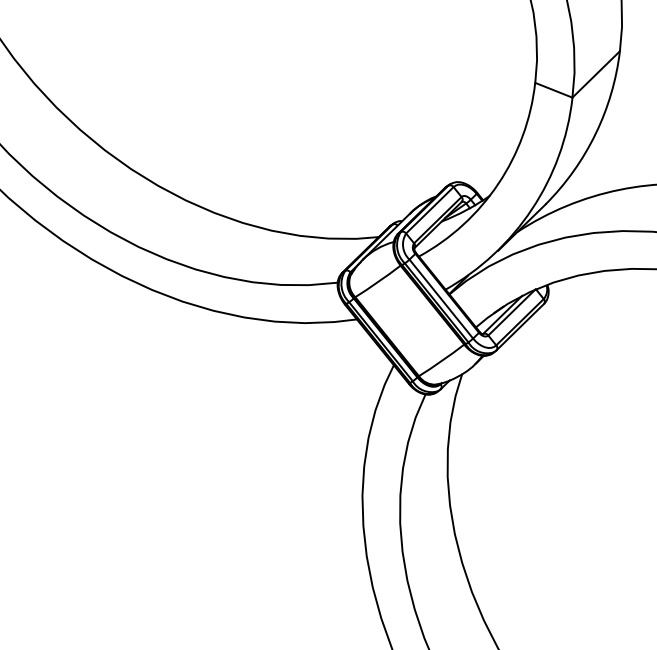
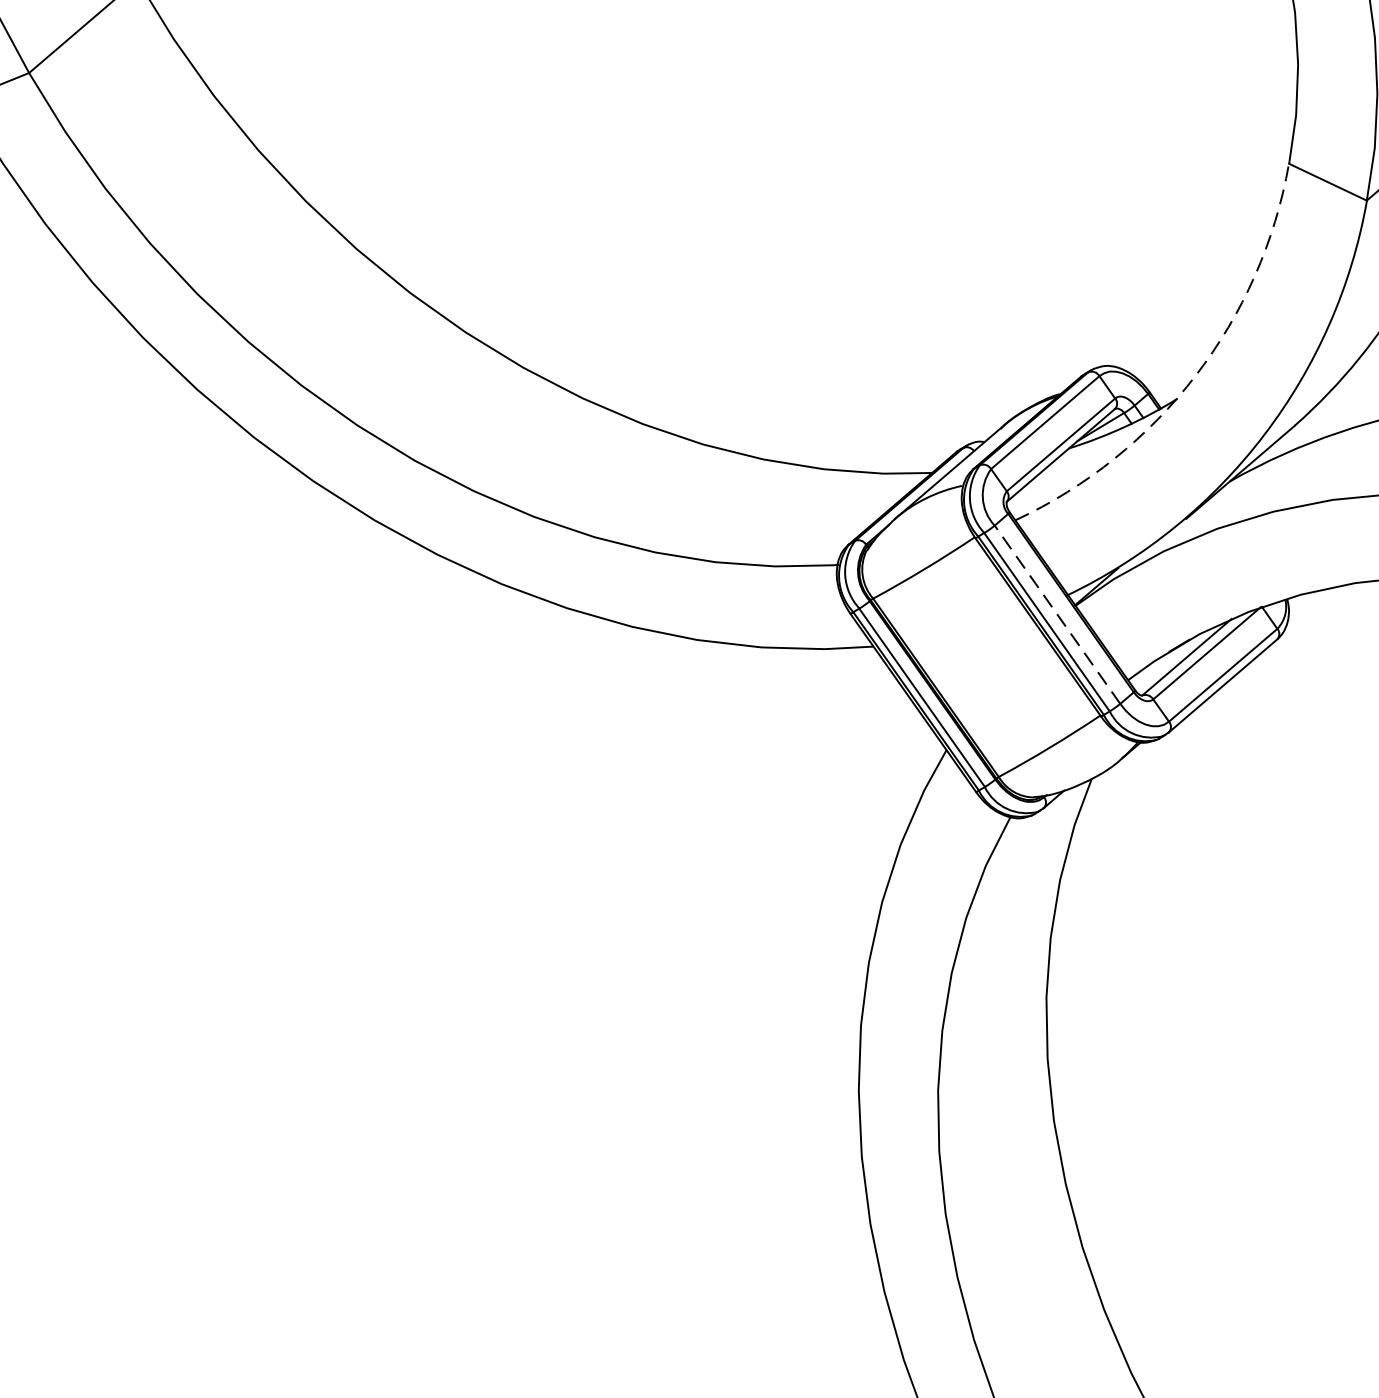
arc: (498, 183) -> (1196, 374), solid -> dashed
line: (441, 299) -> (1057, 615), solid -> dashed

